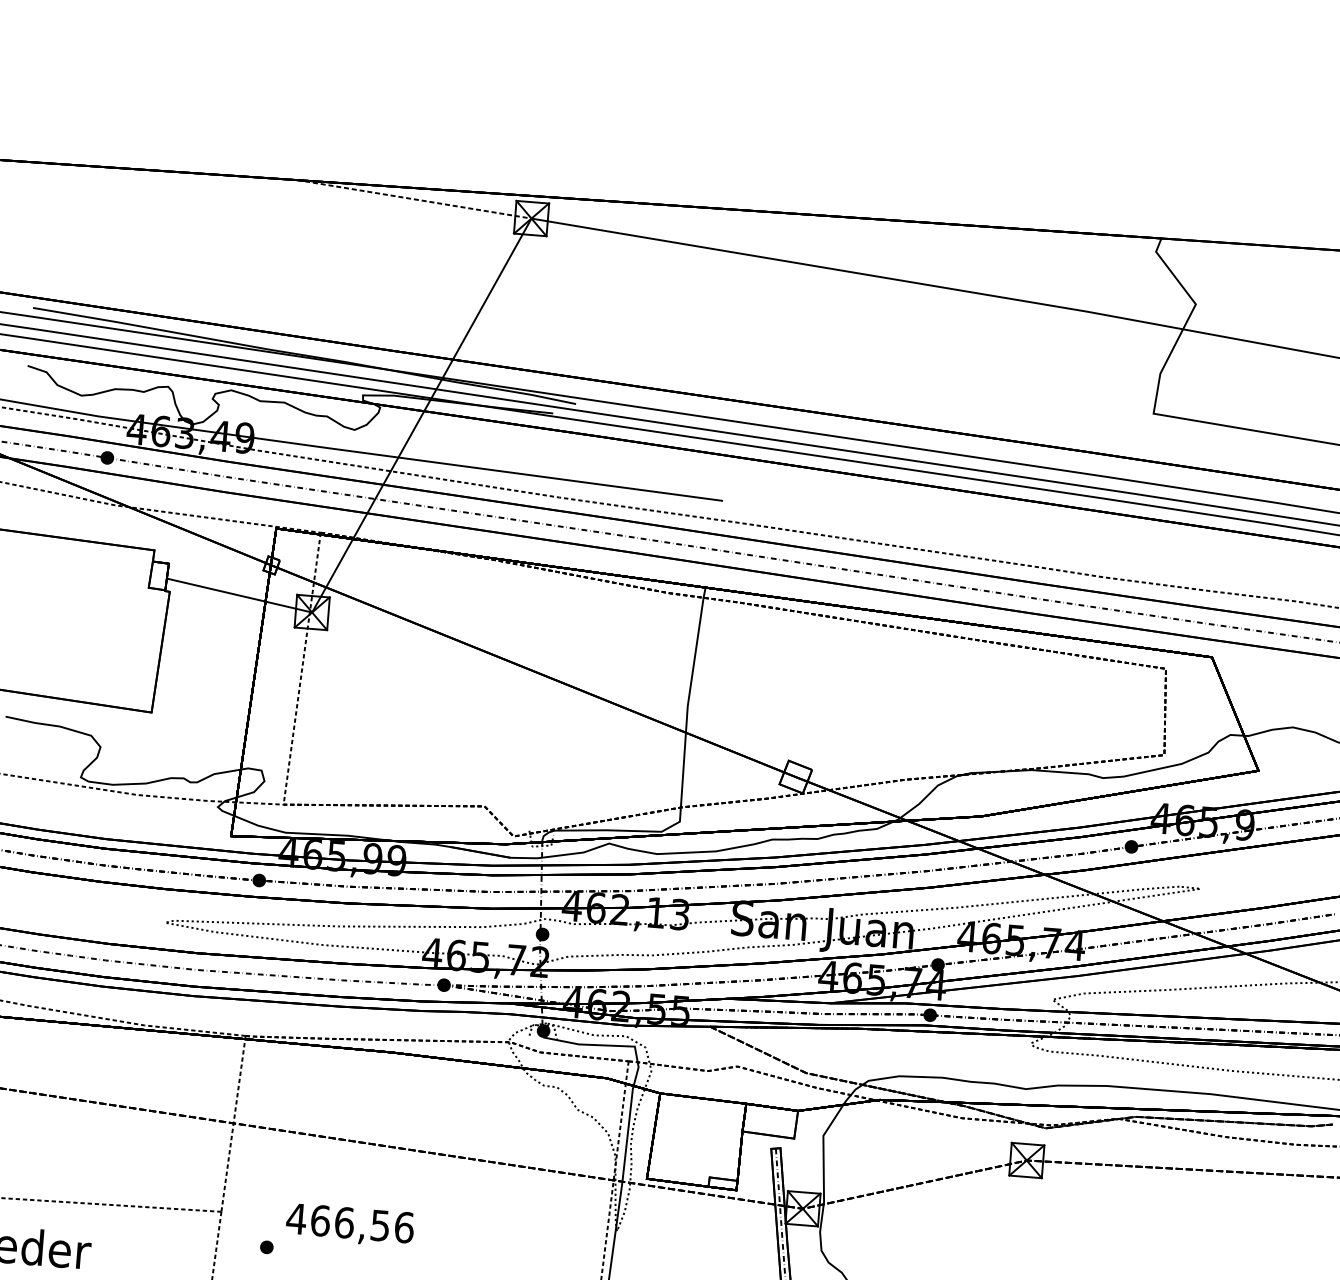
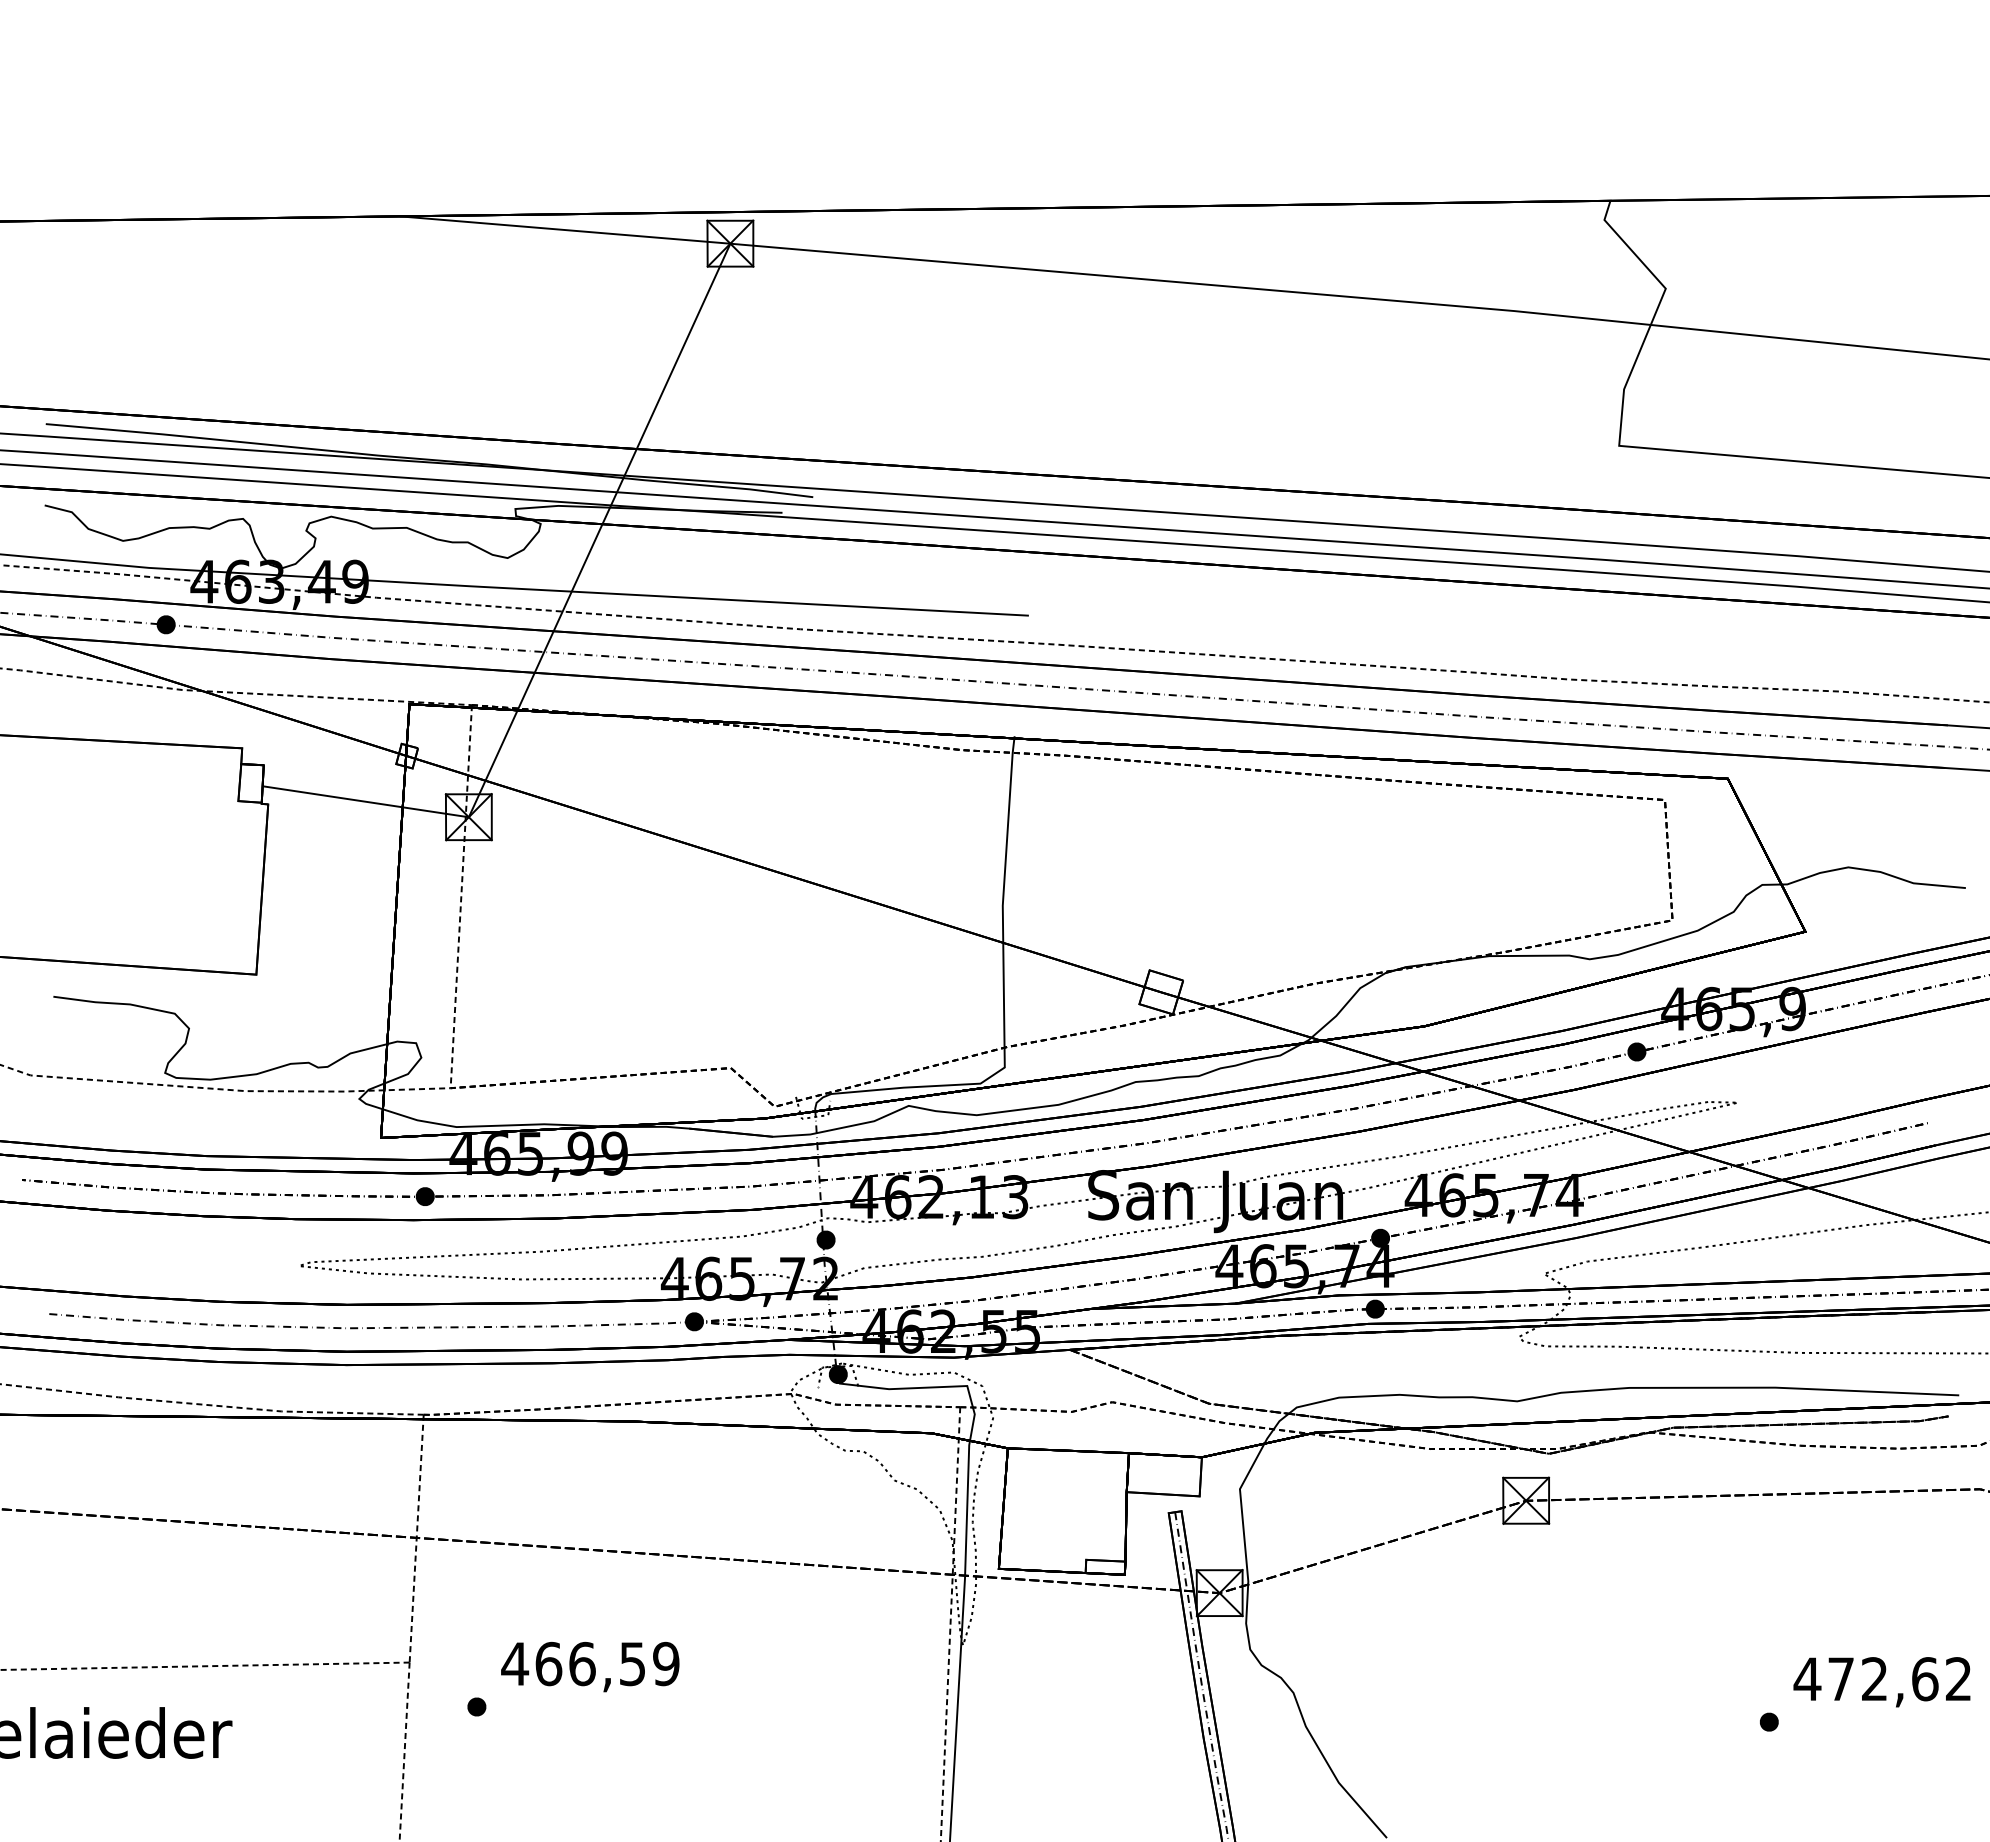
line: (414, 199) -> (565, 230), dashed -> solid
text: (404, 1227) -> (666, 1663), 466,56 -> 466,59

